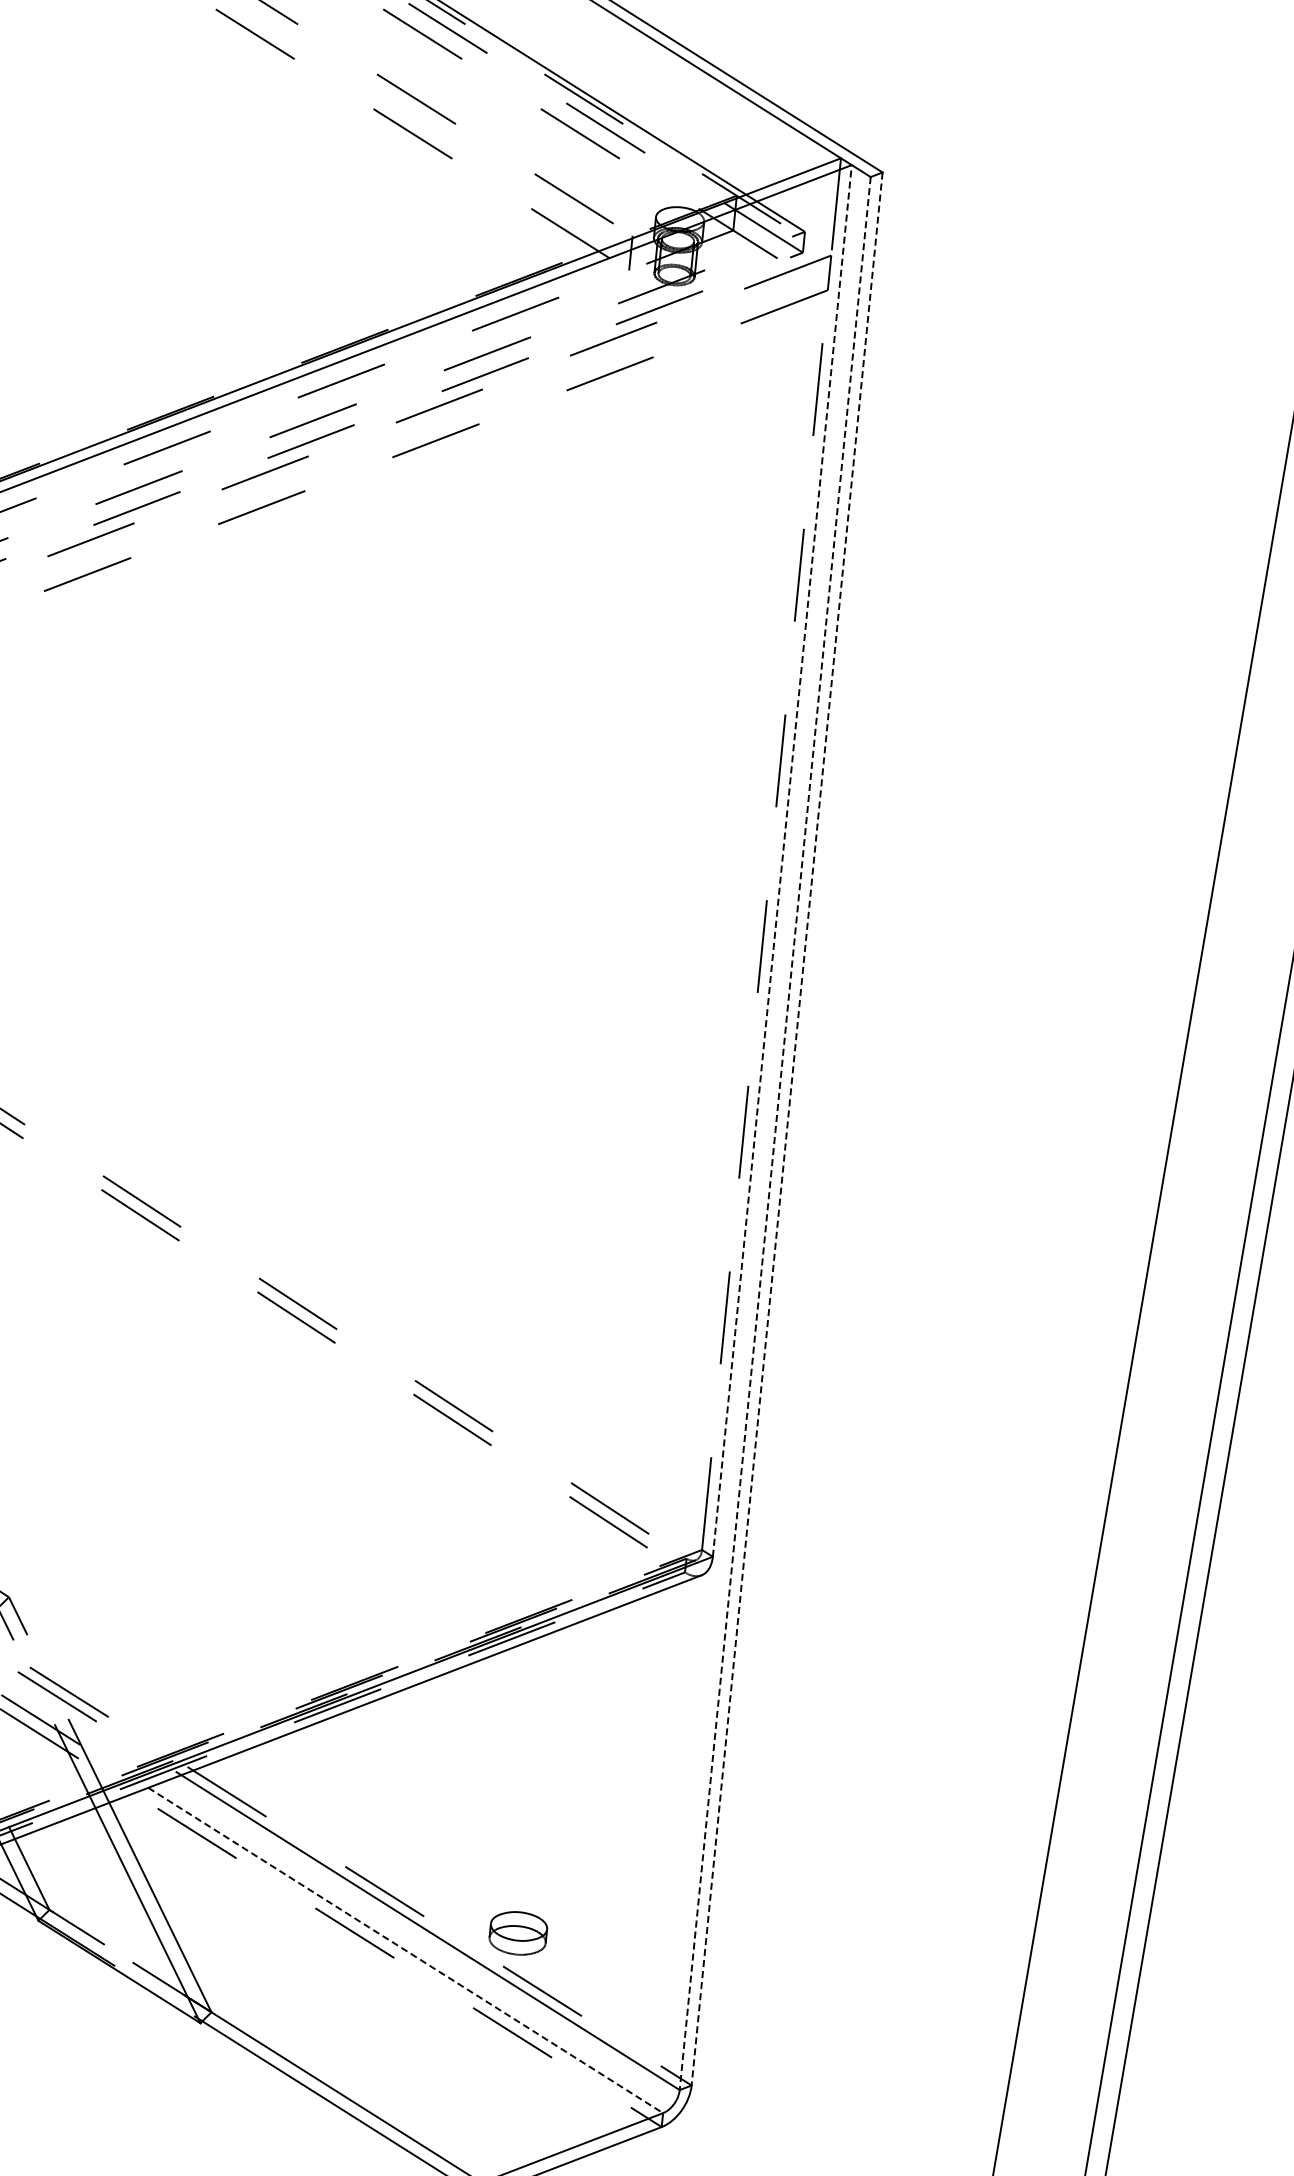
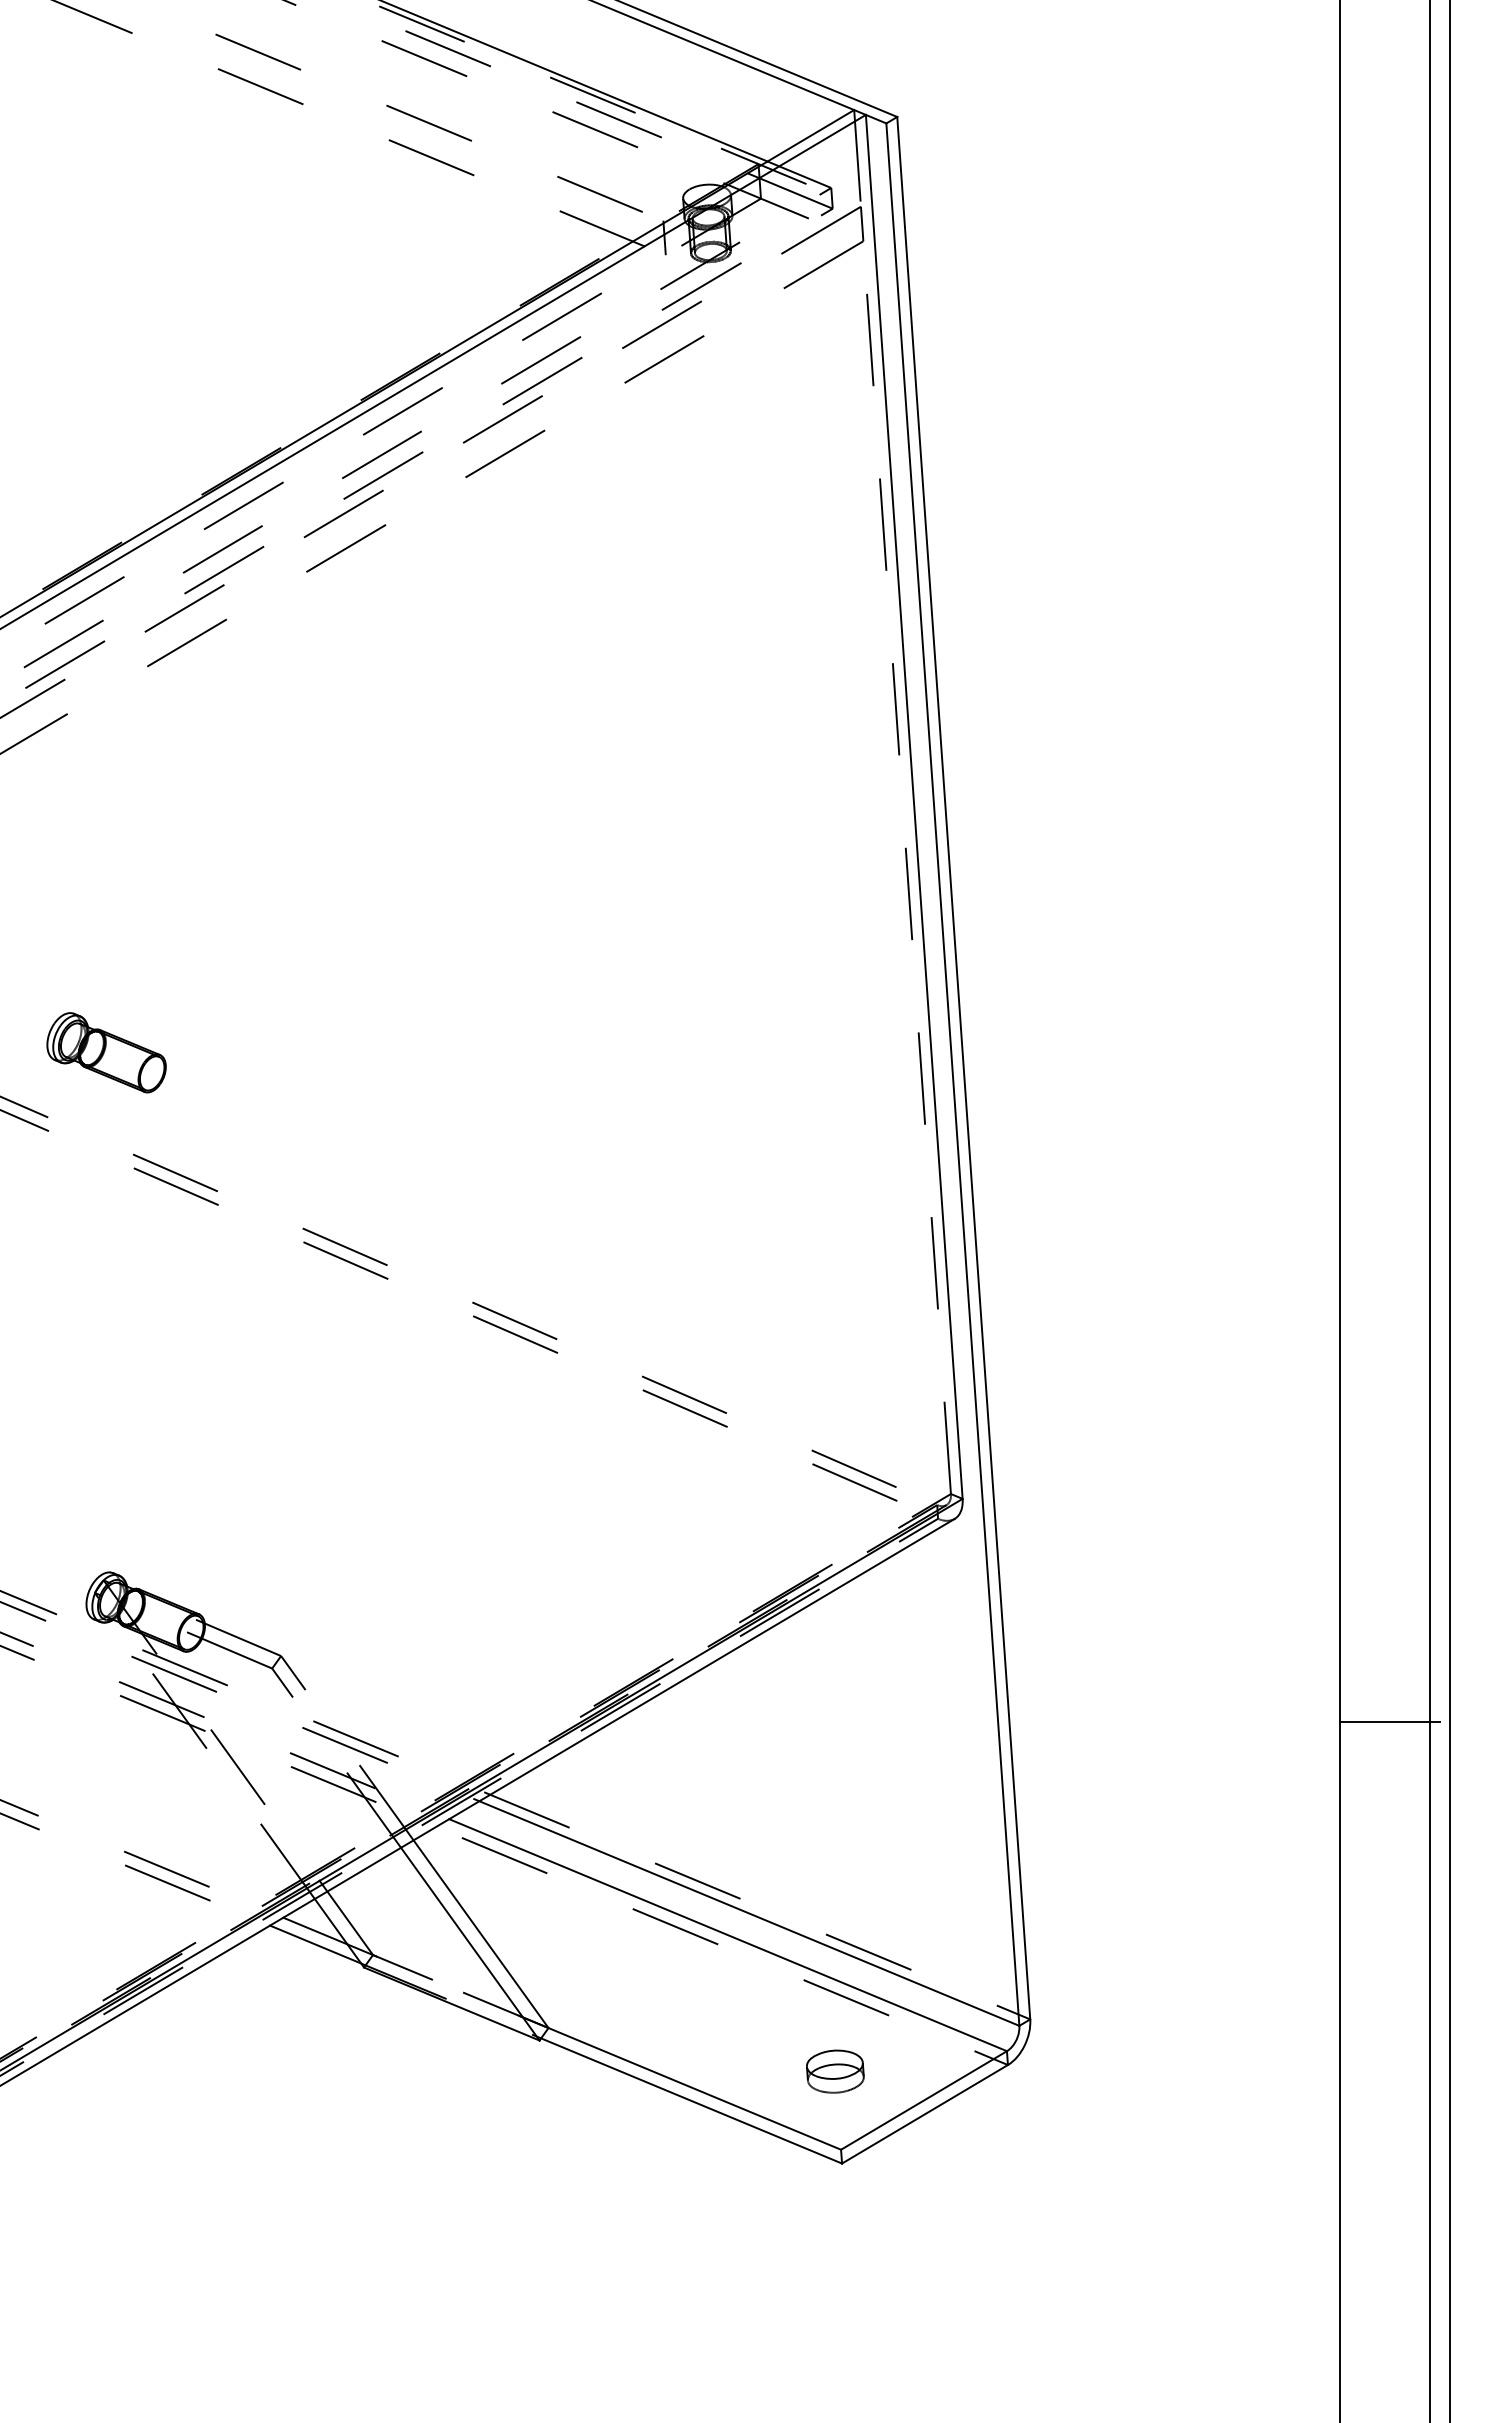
line: (782, 860) -> (914, 806), dashed -> solid
line: (786, 1129) -> (963, 1068), dashed -> solid
line: (774, 1133) -> (952, 1074), dashed -> solid
line: (1100, 1851) -> (1390, 1722), added
part: (518, 1933) -> (835, 2071), moved
line: (406, 1950) -> (728, 1935), dashed -> solid

